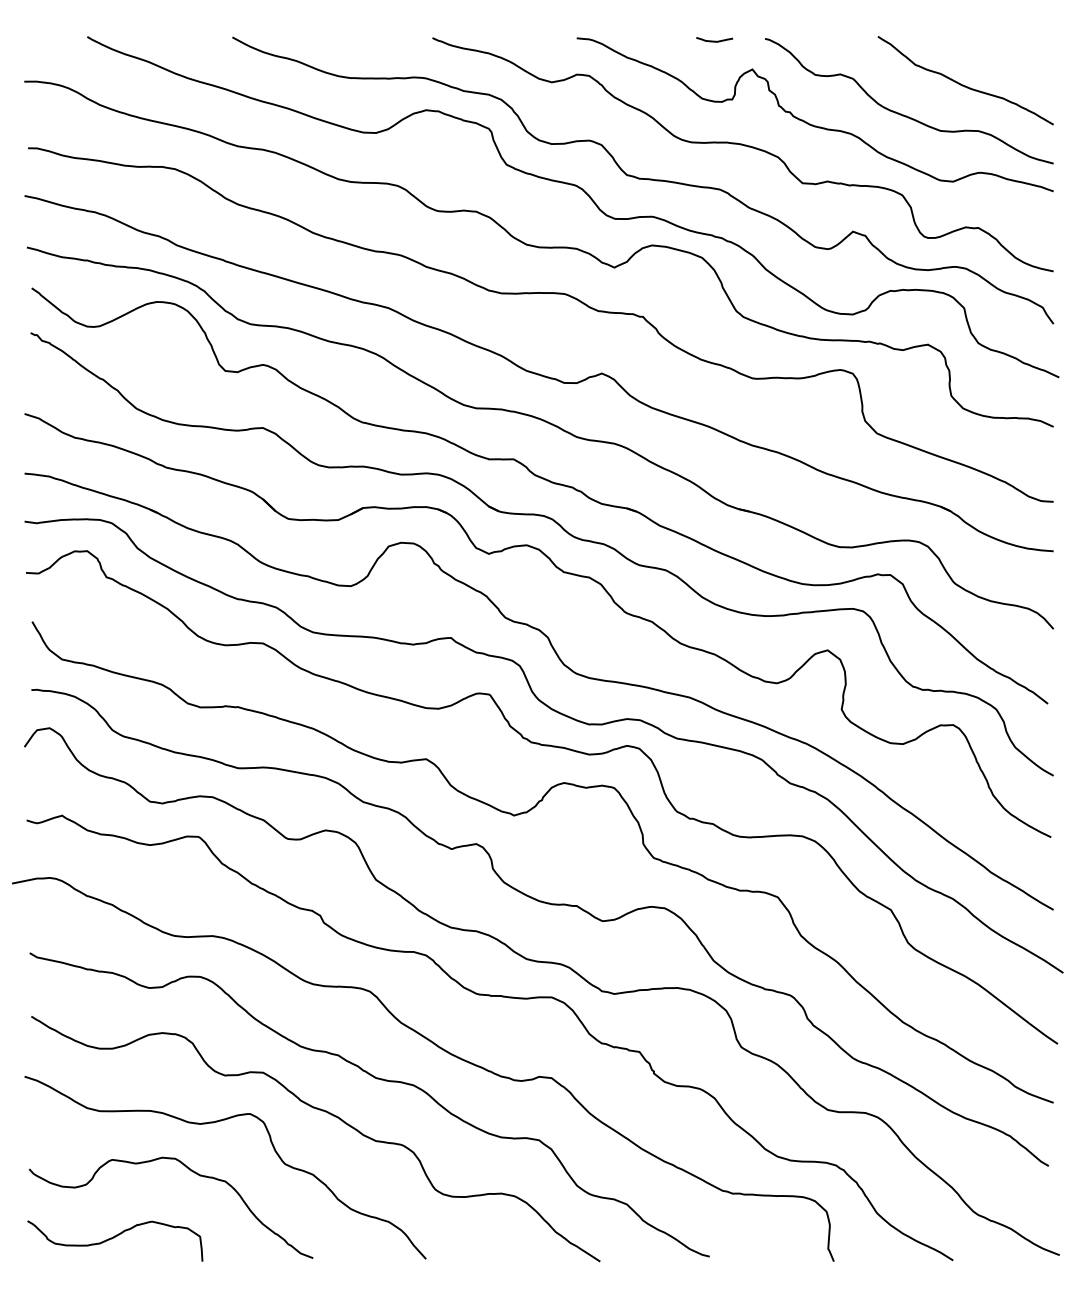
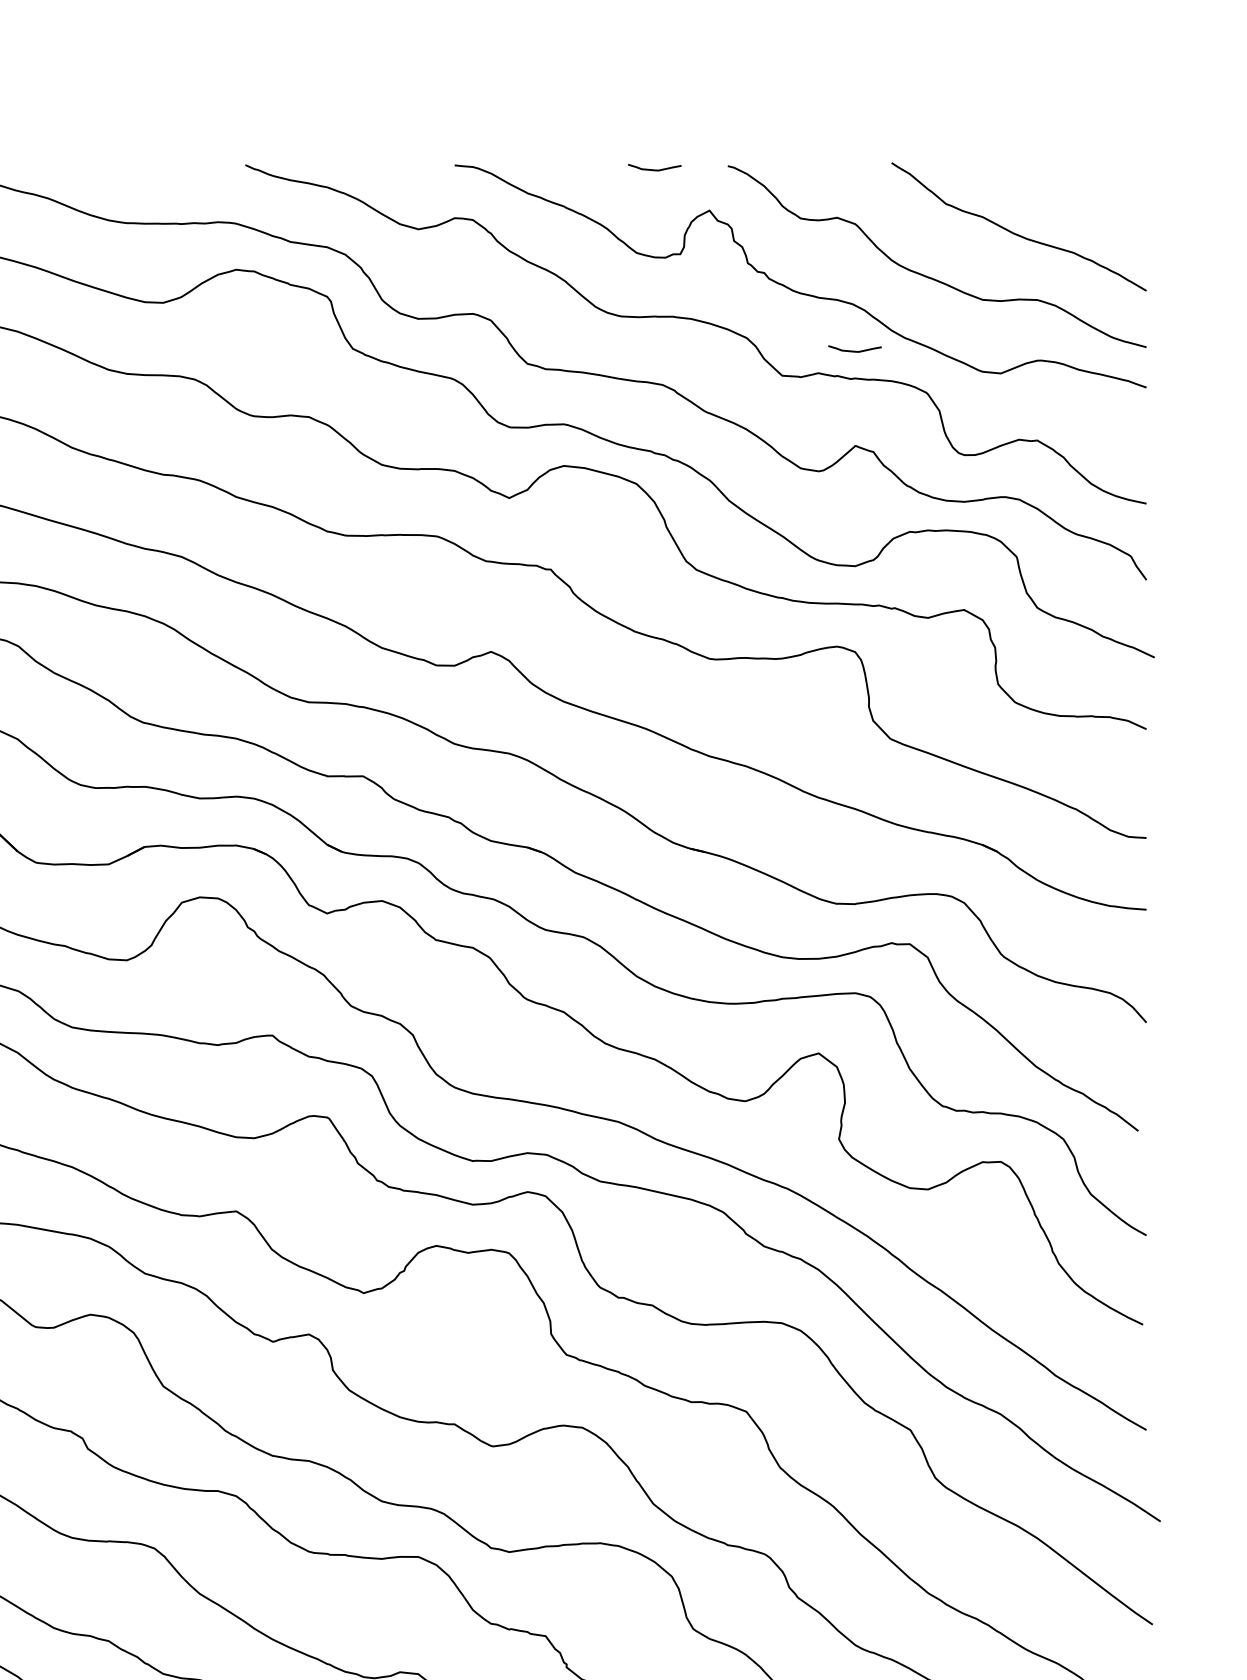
curve: (852, 165) -> (854, 349), added

